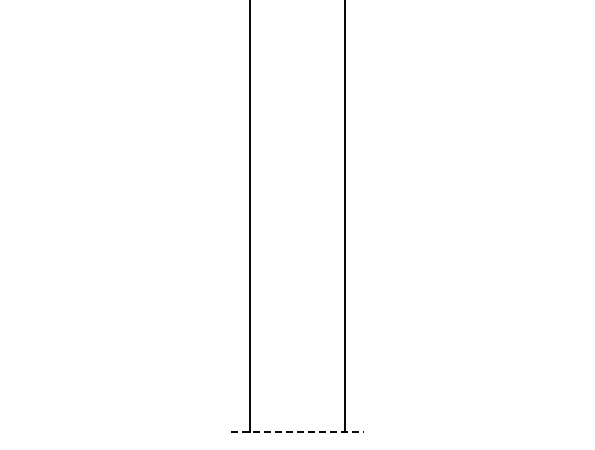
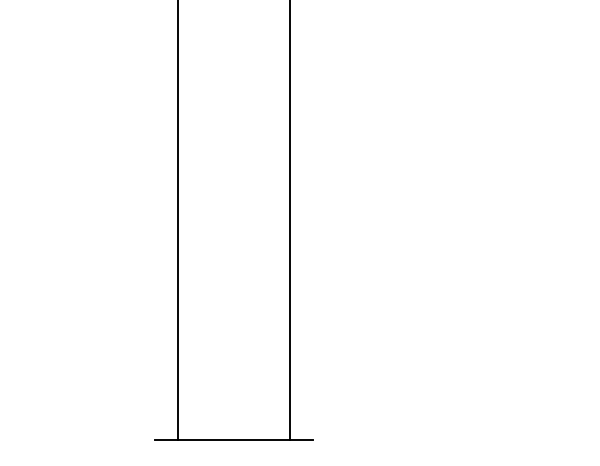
line: (297, 431) -> (233, 439), dashed -> solid

